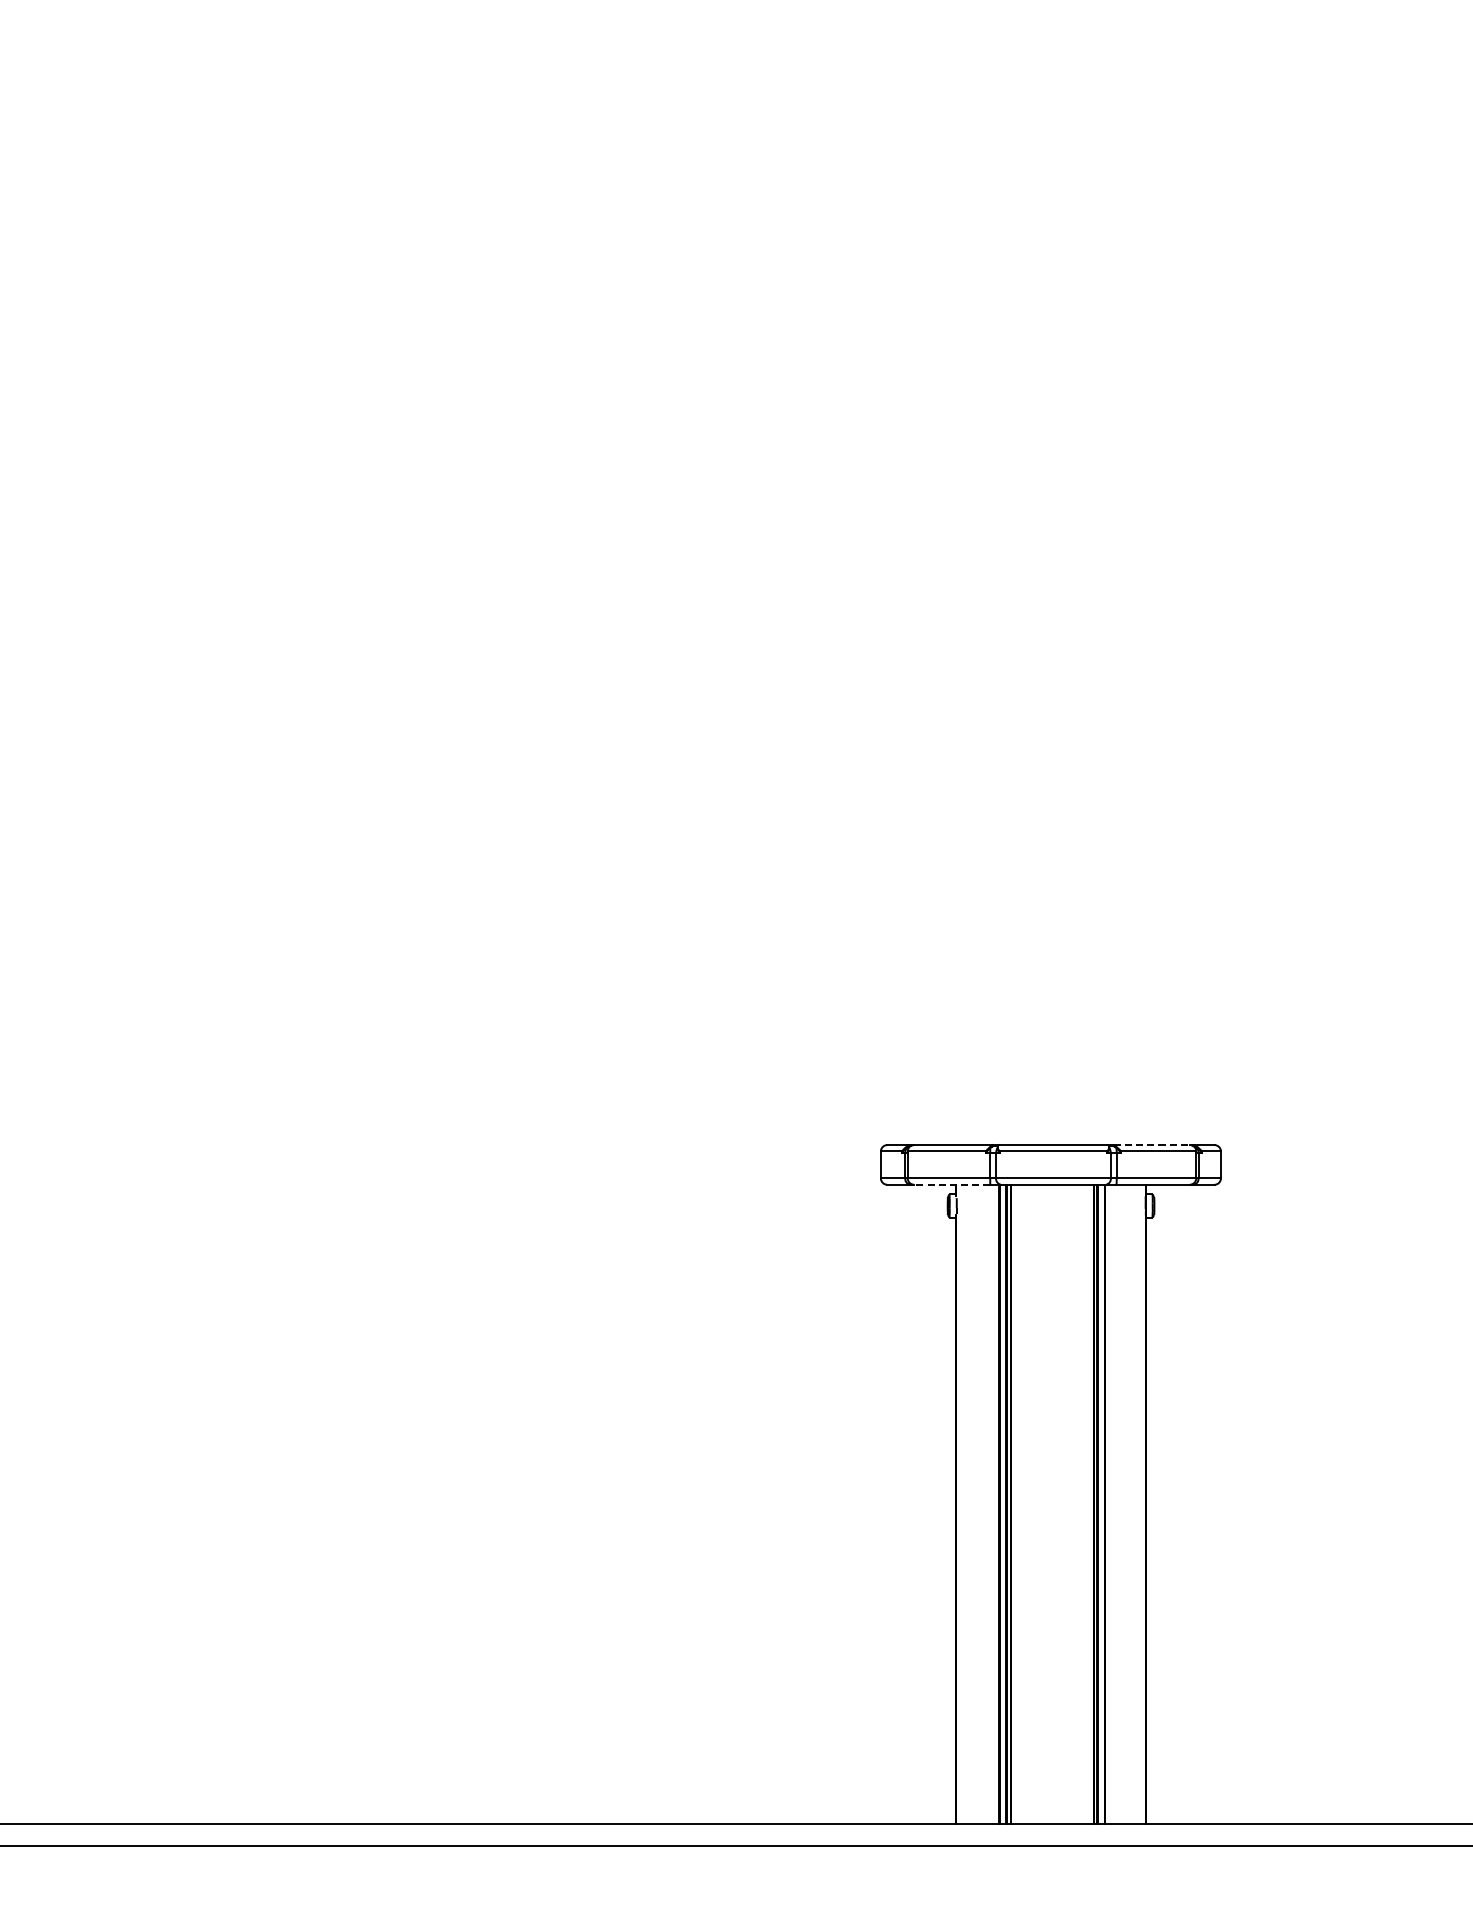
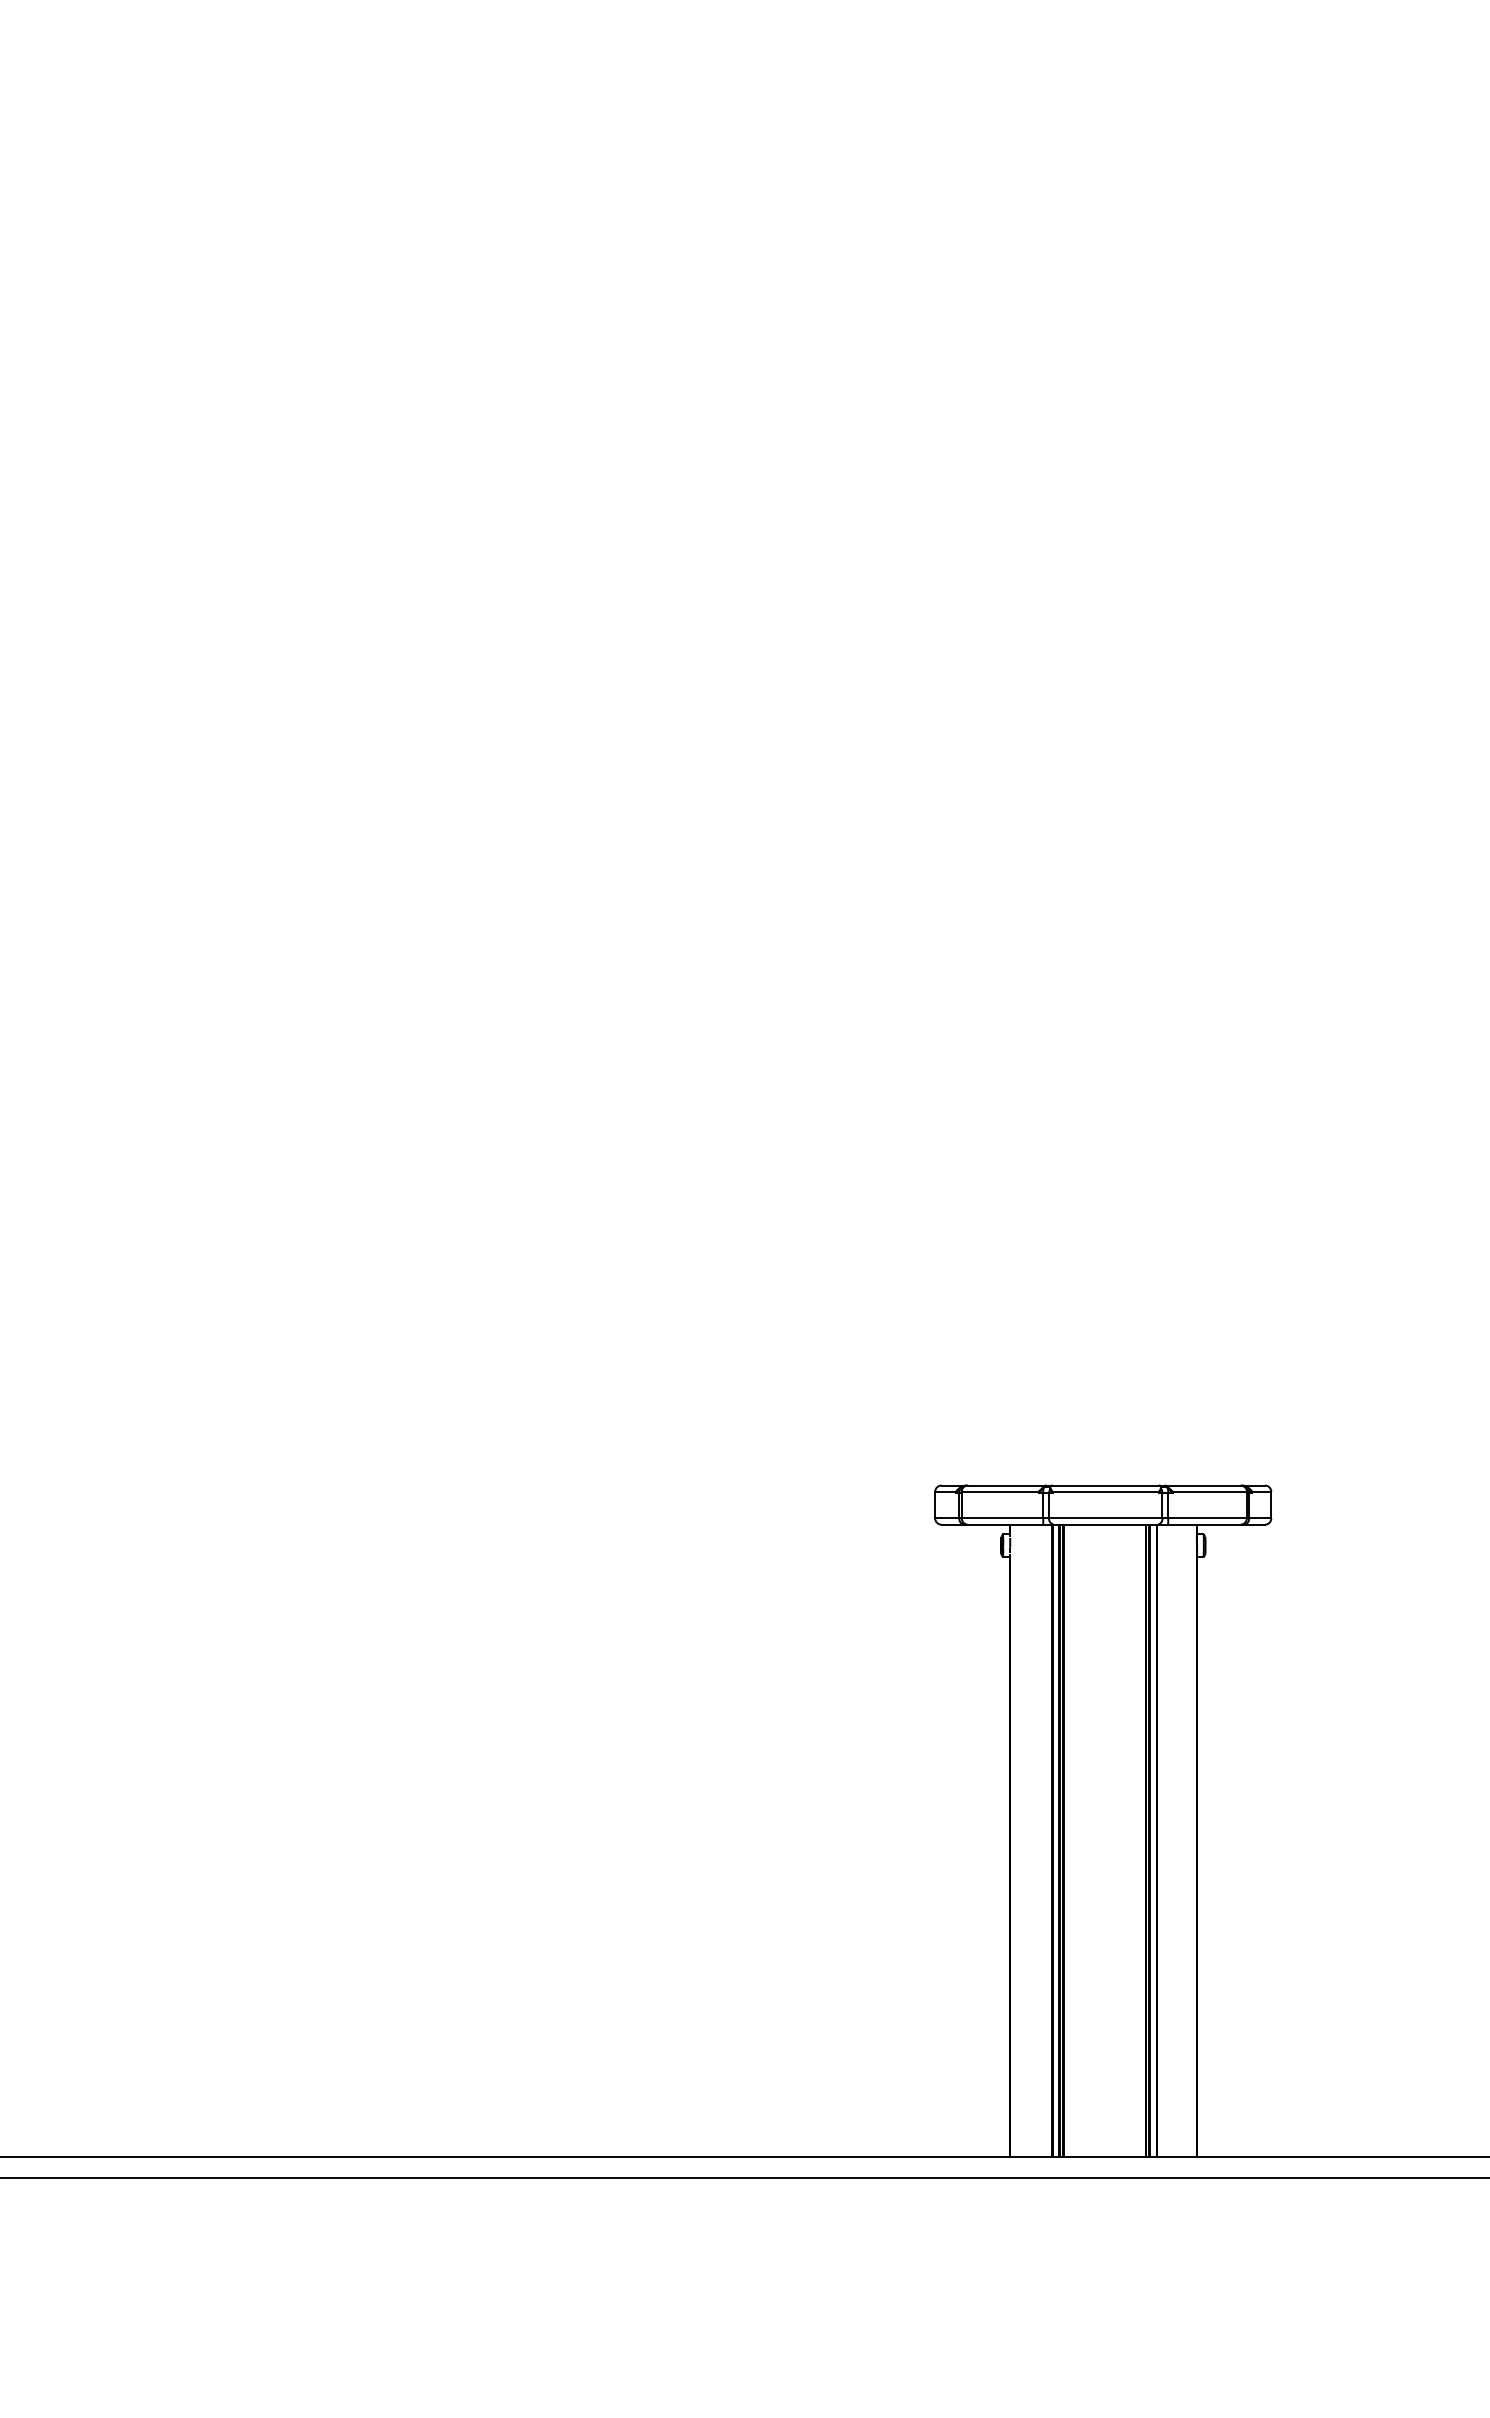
line: (1152, 1145) -> (1203, 1485), dashed -> solid
line: (952, 1184) -> (1005, 1524), dashed -> solid

